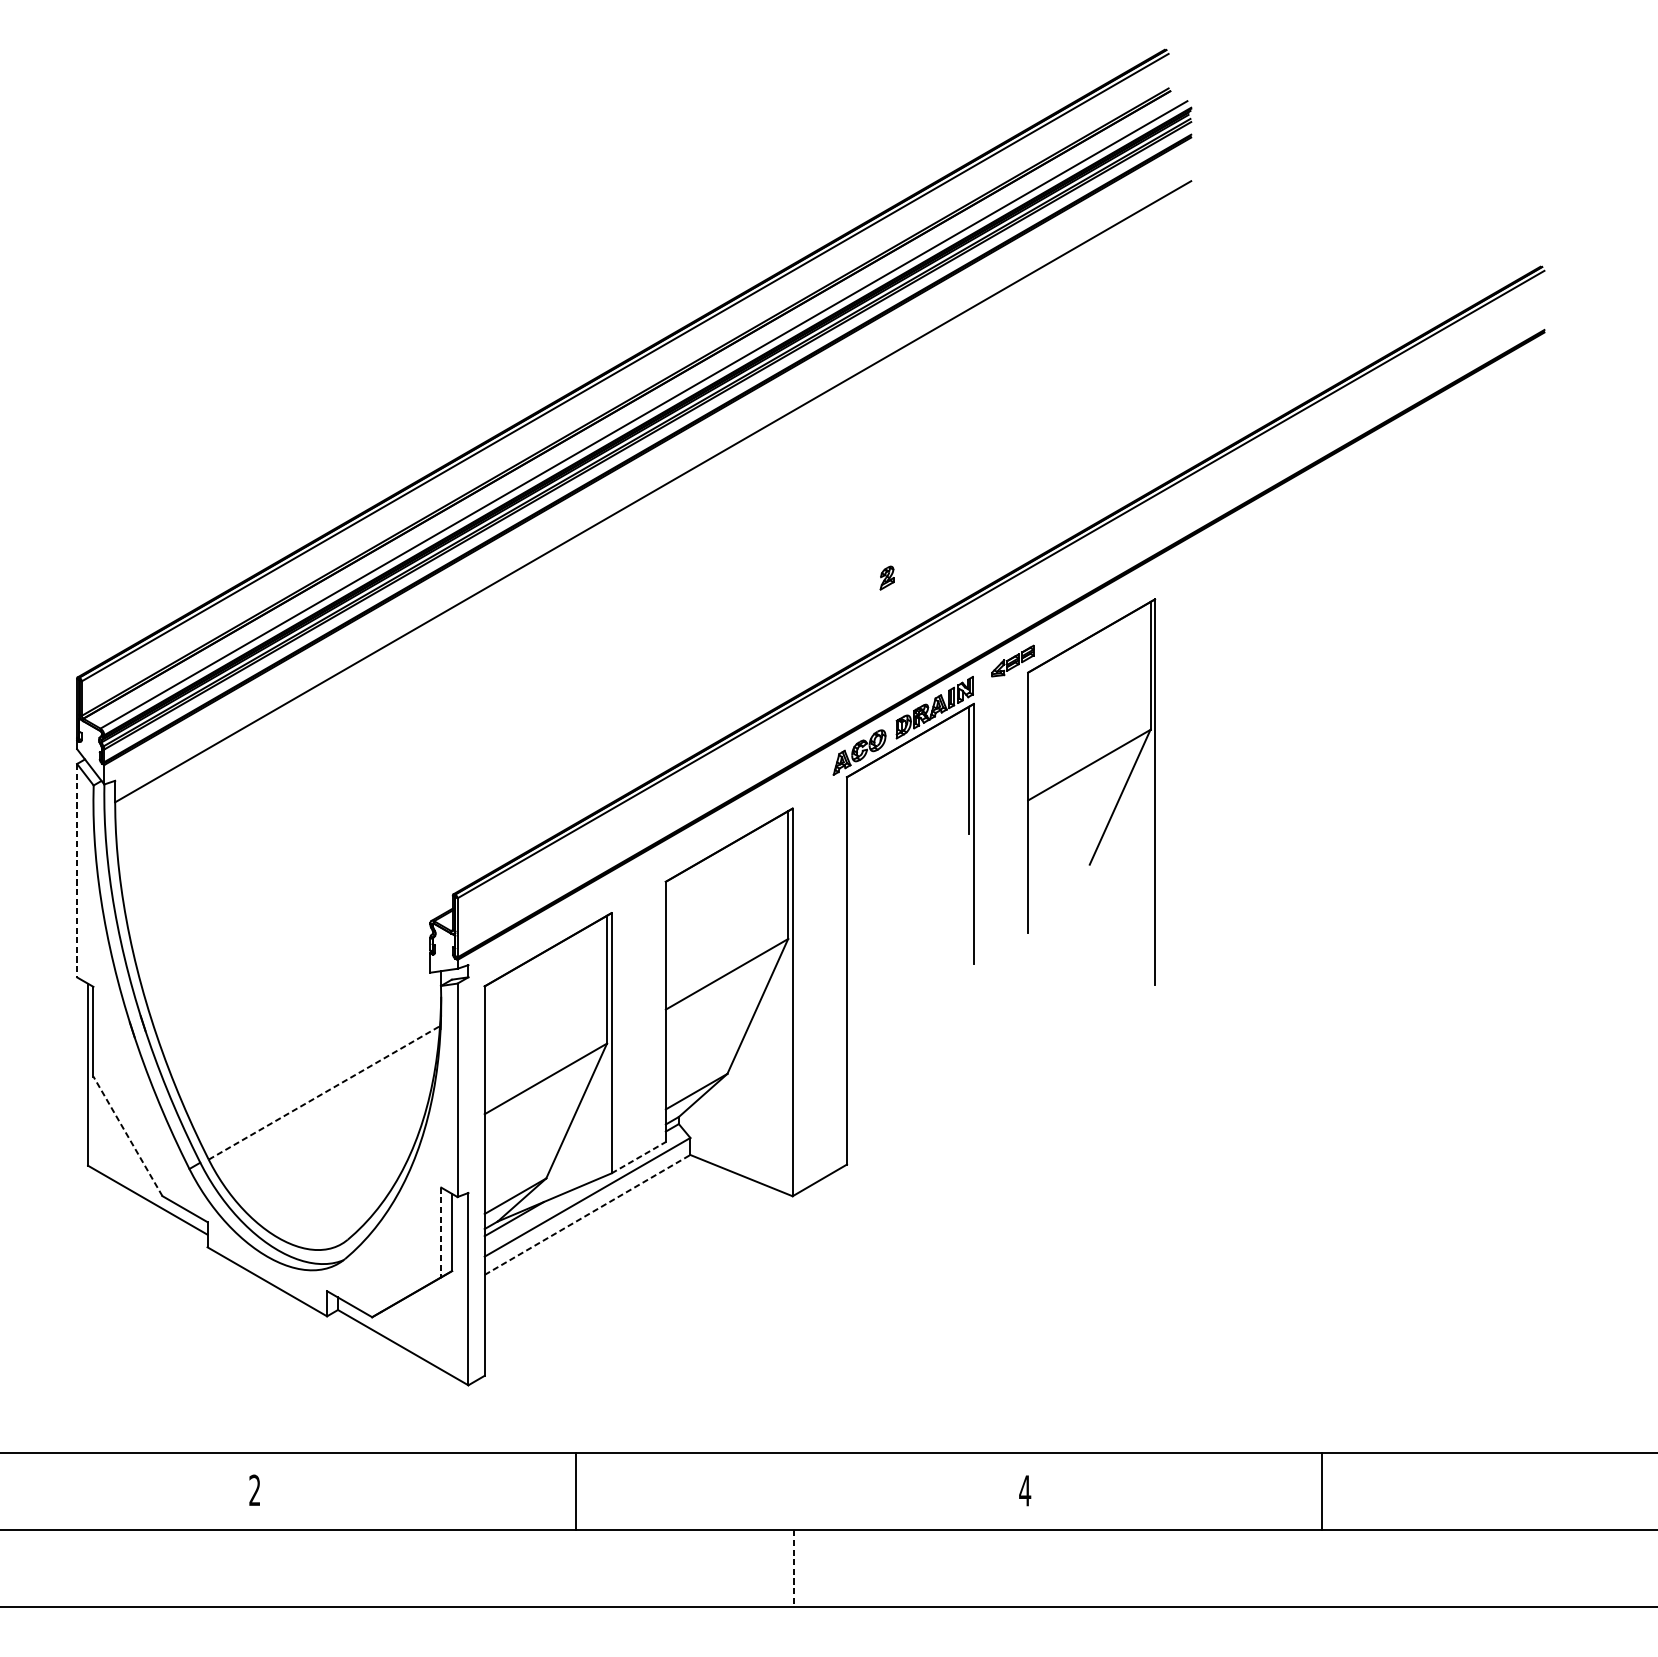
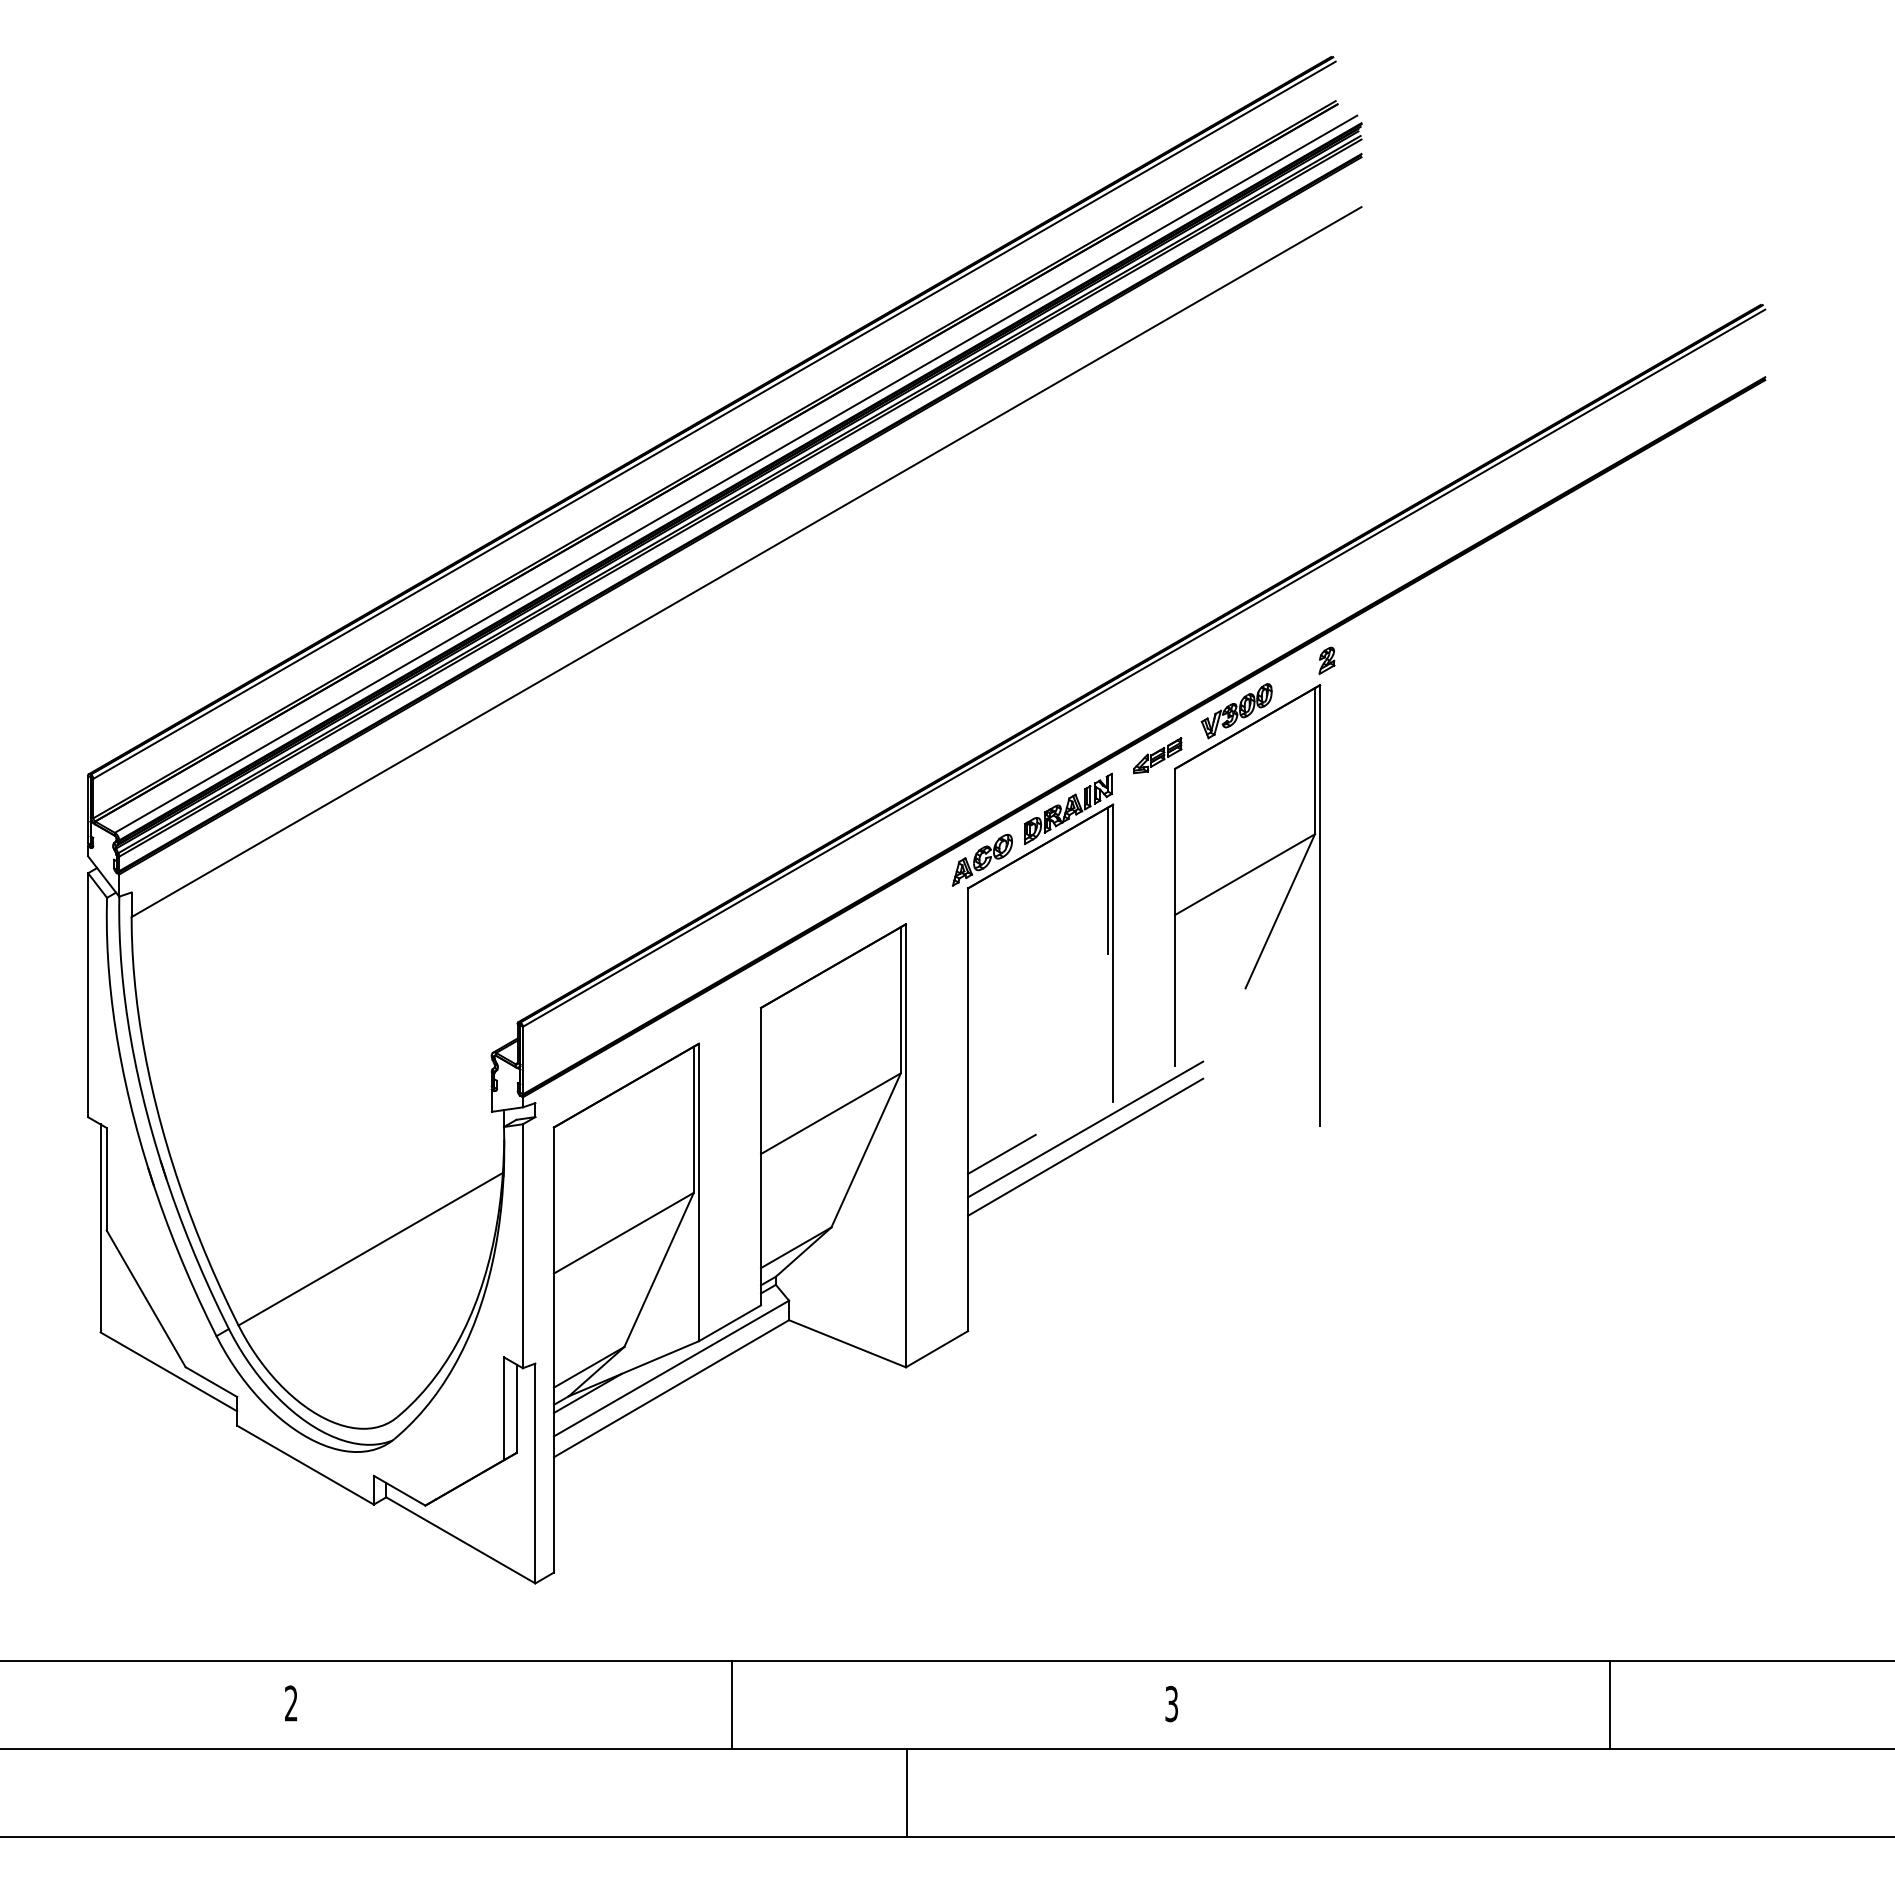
part: (886, 577) -> (1326, 660), moved
part: (1081, 622) -> (1236, 711), added
line: (77, 870) -> (88, 995), dashed -> solid
line: (949, 988) -> (1085, 1129), added
line: (949, 1003) -> (1085, 1146), added
line: (876, 1009) -> (1001, 1153), added
line: (324, 1093) -> (370, 1249), dashed -> solid
line: (128, 1136) -> (146, 1298), dashed -> solid
line: (638, 1157) -> (729, 1323), dashed -> solid
line: (587, 1214) -> (671, 1388), dashed -> solid
line: (441, 1233) -> (504, 1409), dashed -> solid
text: (1024, 1490) -> (1171, 1703), 4 -> 3
line: (575, 1492) -> (731, 1705), moved
line: (1322, 1492) -> (1610, 1705), moved
line: (794, 1569) -> (907, 1793), dashed -> solid

